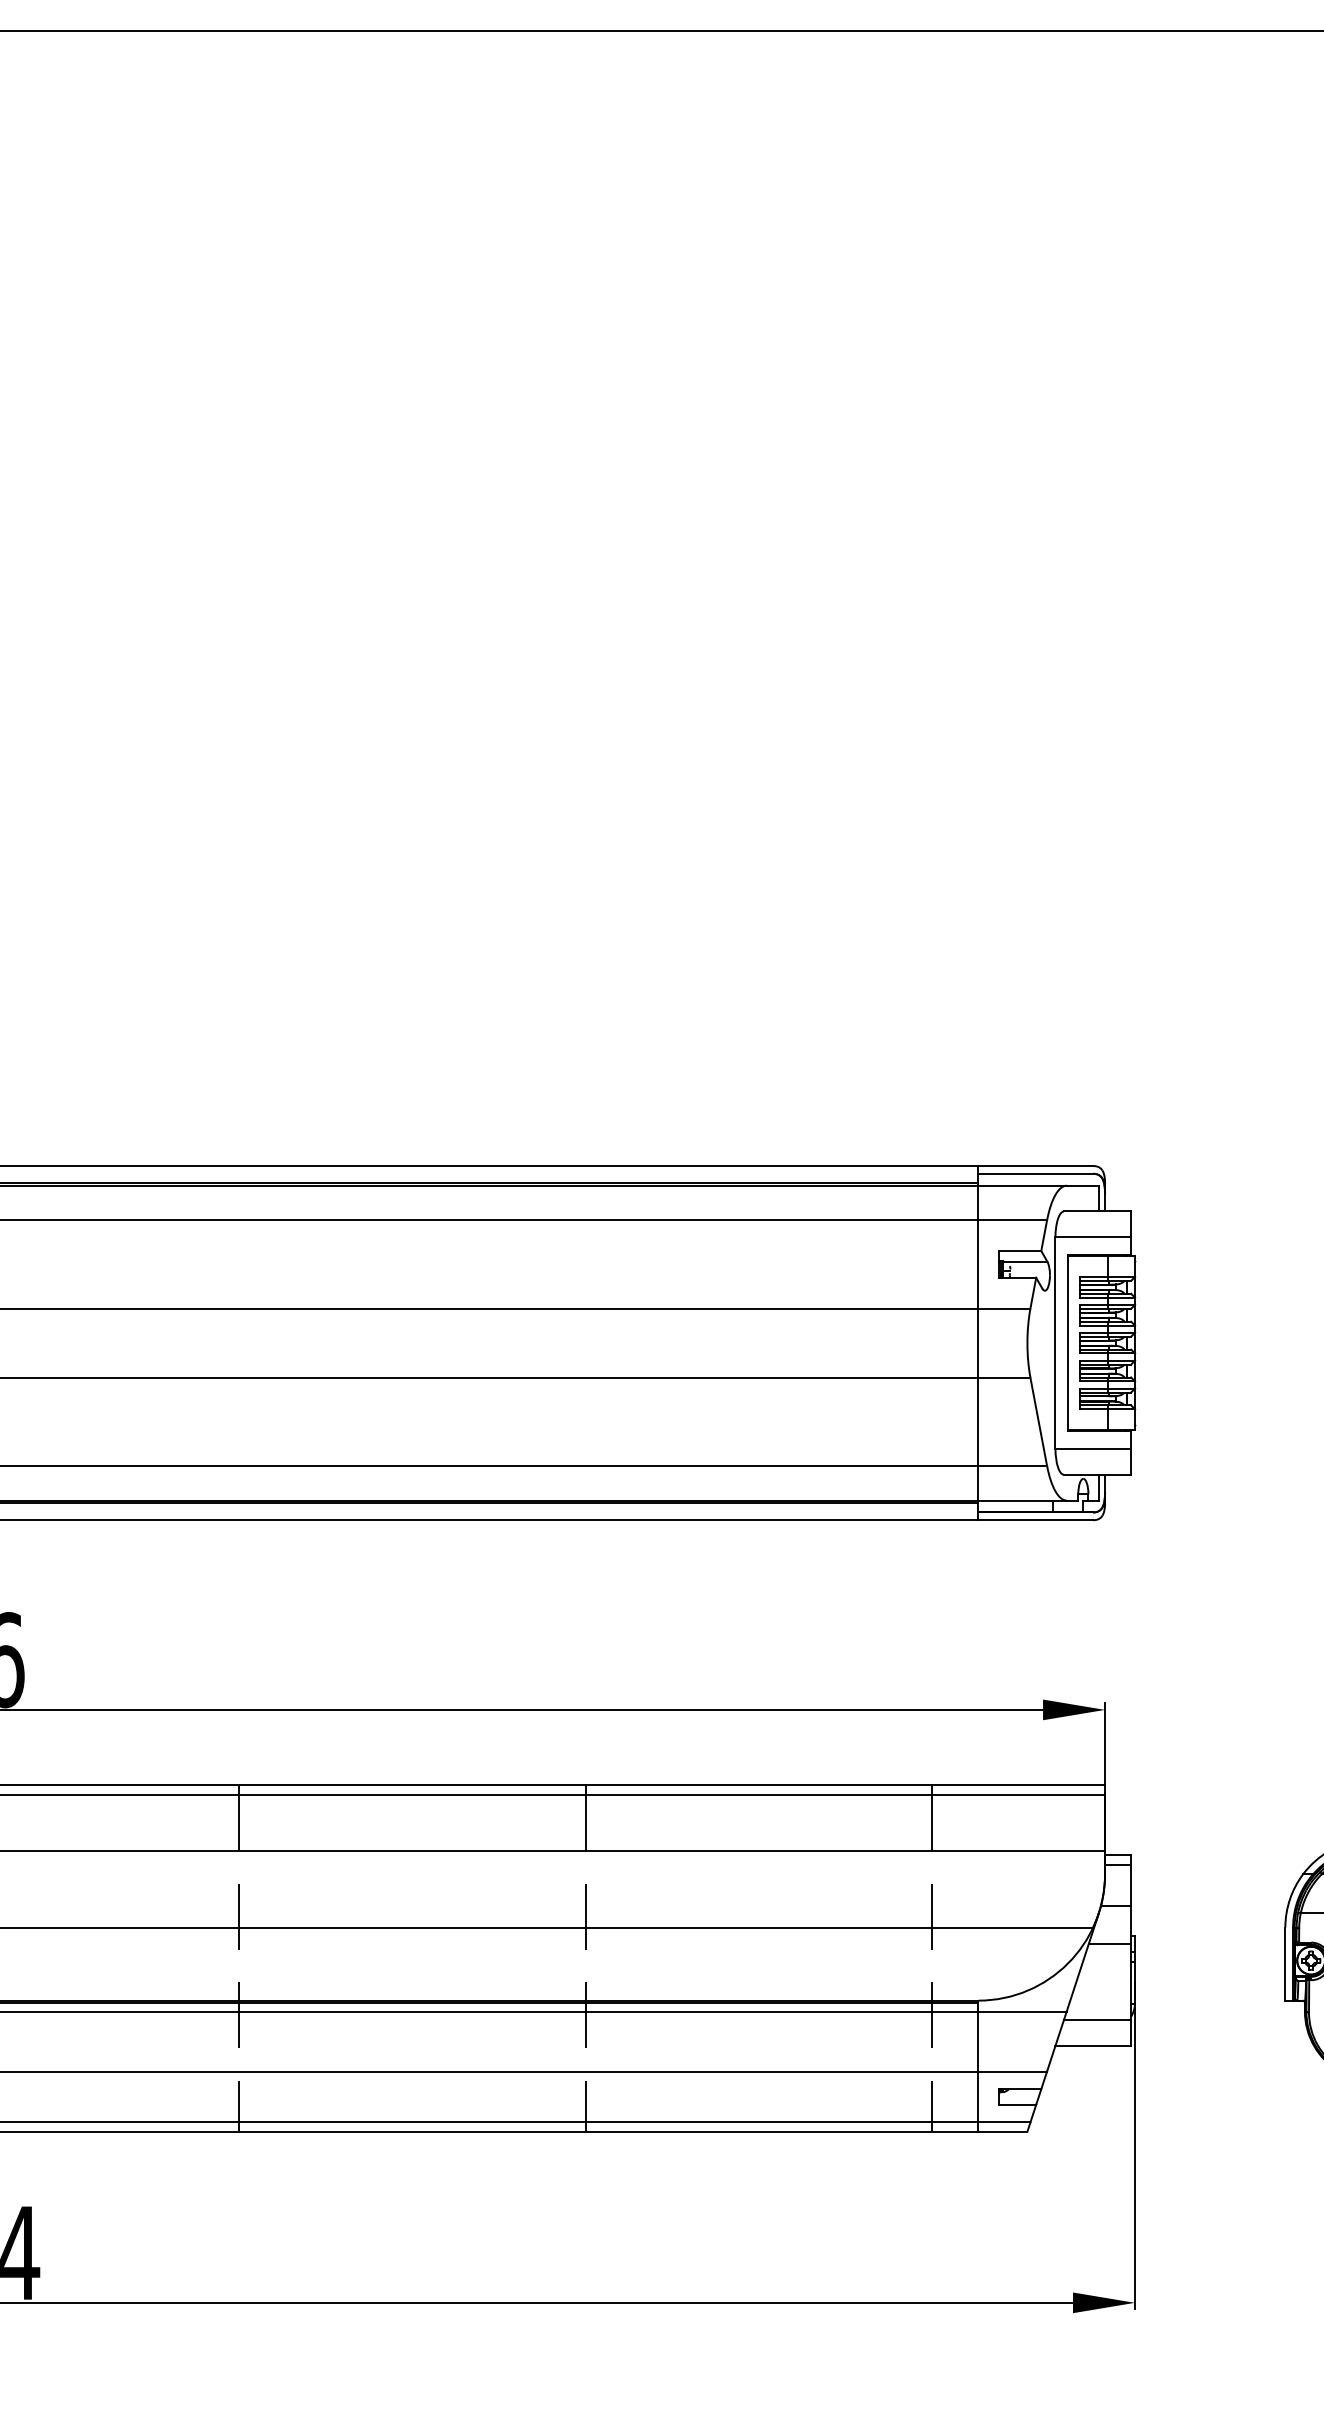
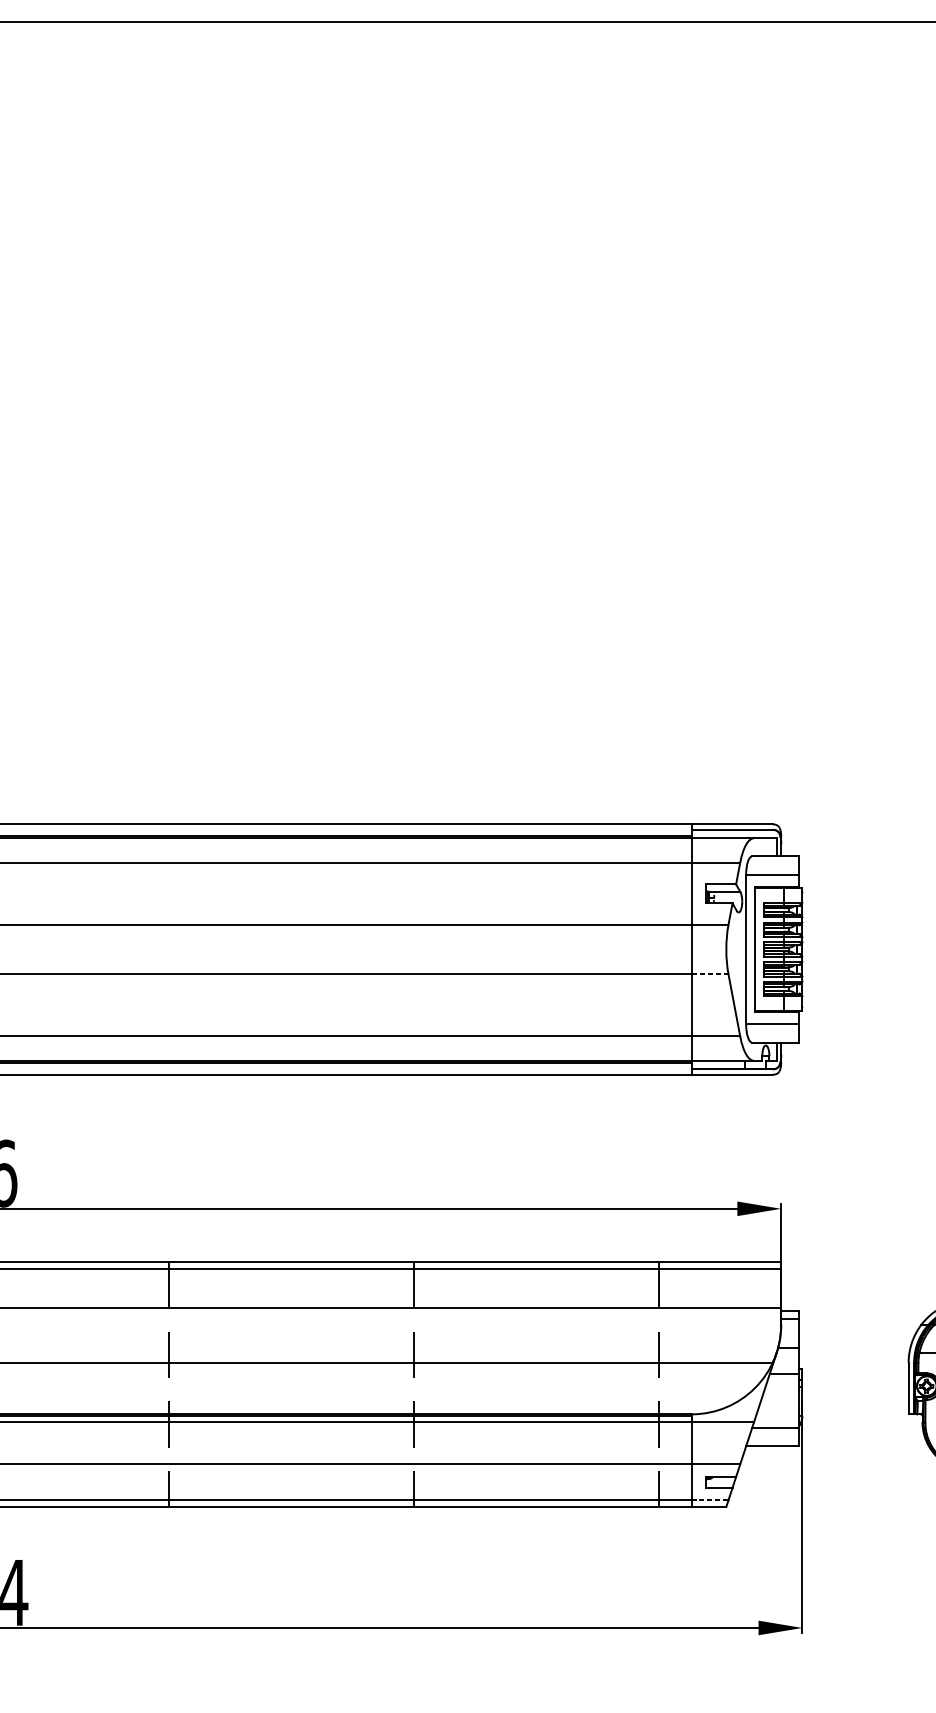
line: (1004, 1377) -> (710, 973), solid -> dashed
line: (1004, 2122) -> (710, 1500), solid -> dashed

